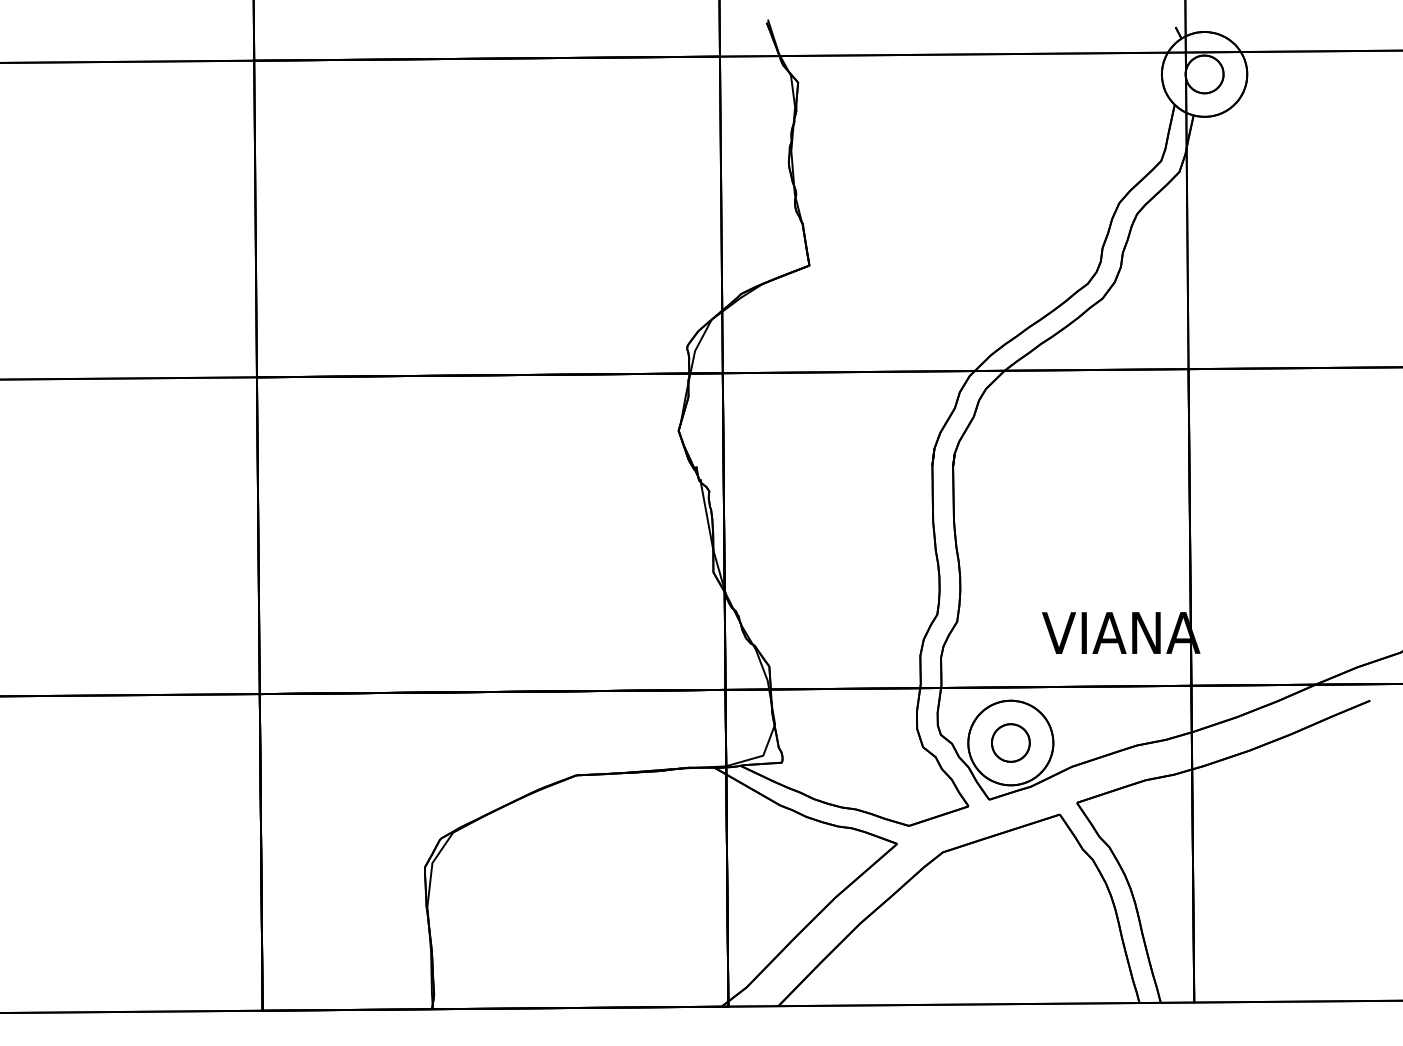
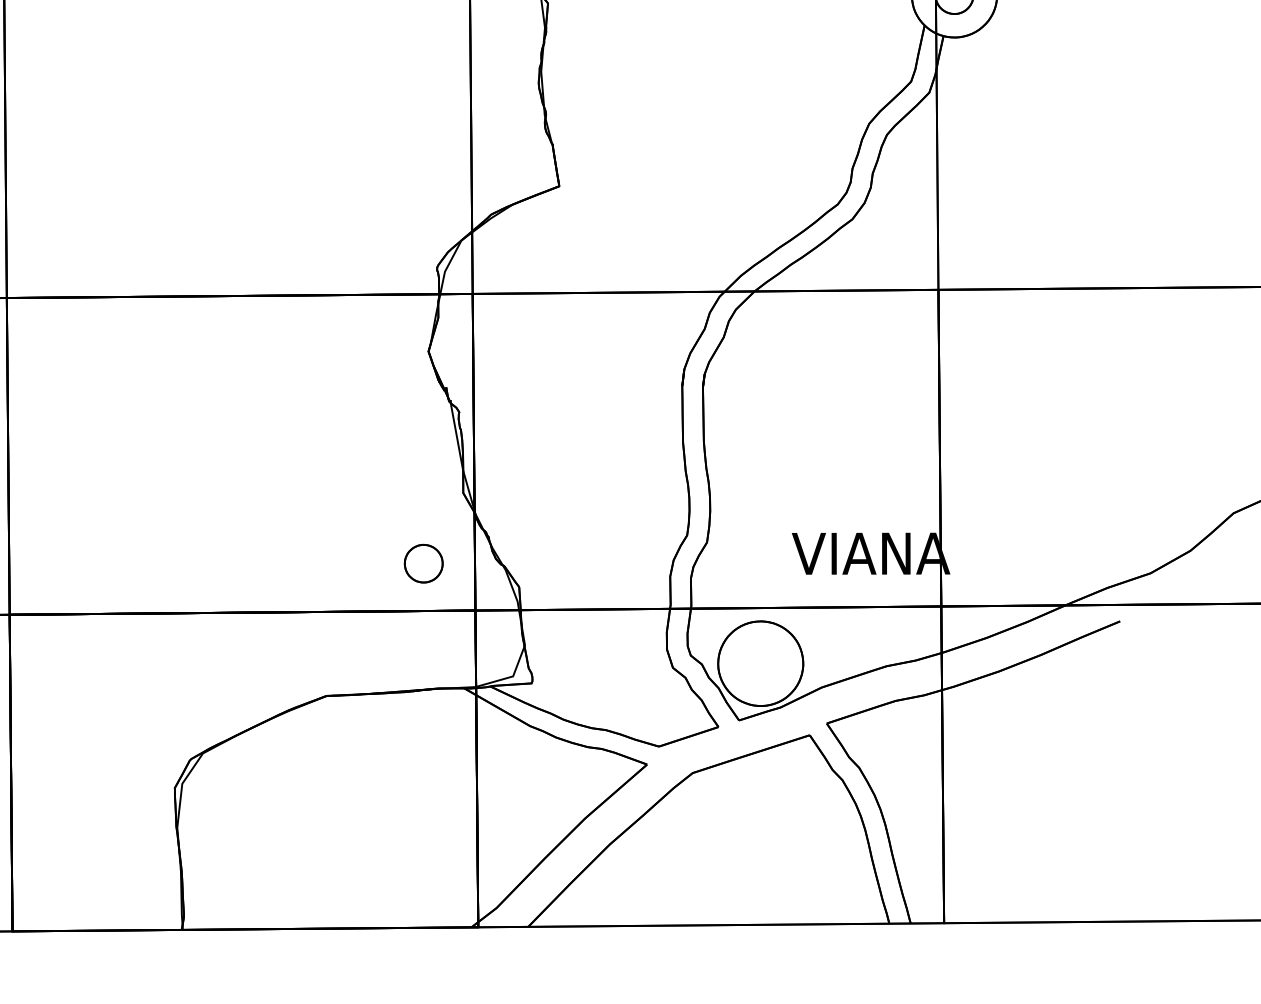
part: (1010, 742) -> (423, 563), moved

